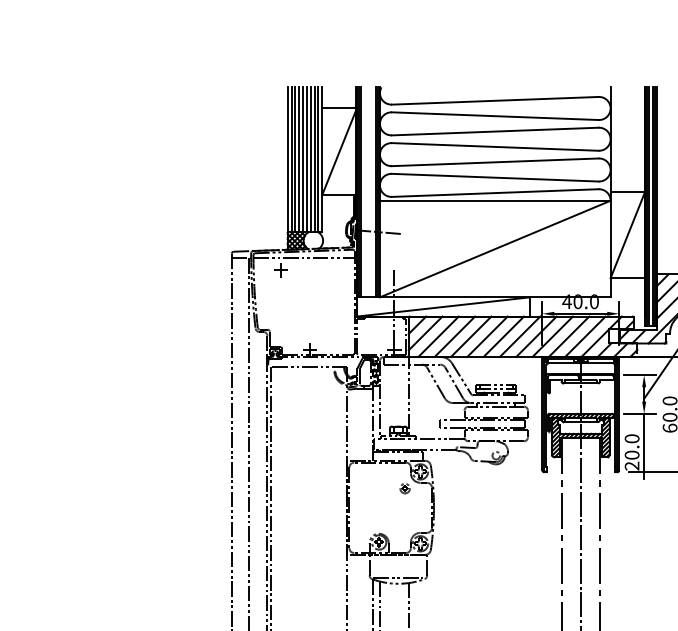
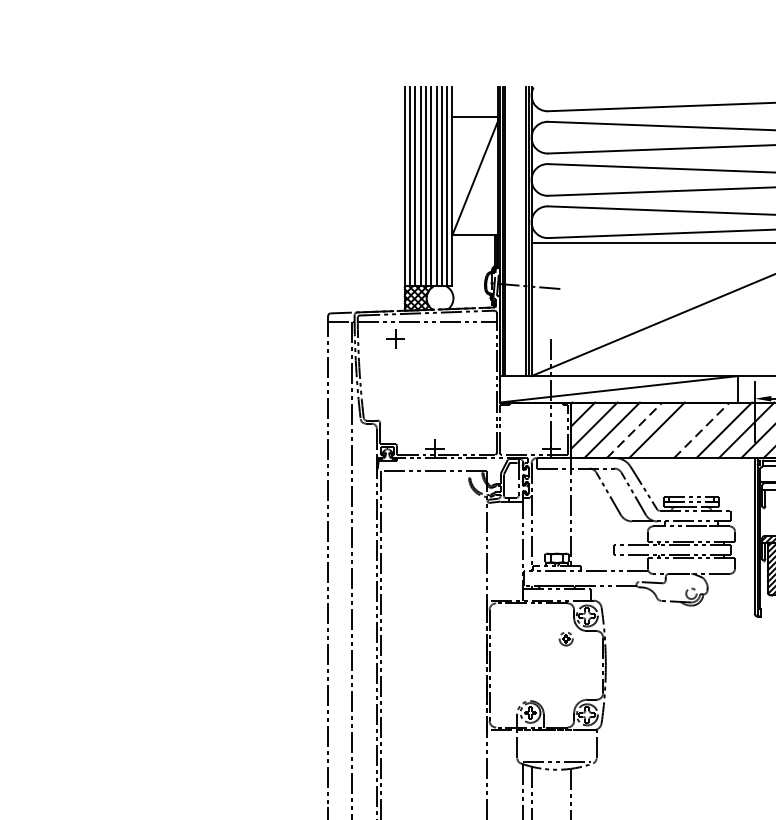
line: (454, 336) -> (634, 429), solid -> dashed
line: (487, 336) -> (679, 429), removed
line: (503, 336) -> (701, 429), solid -> dashed

